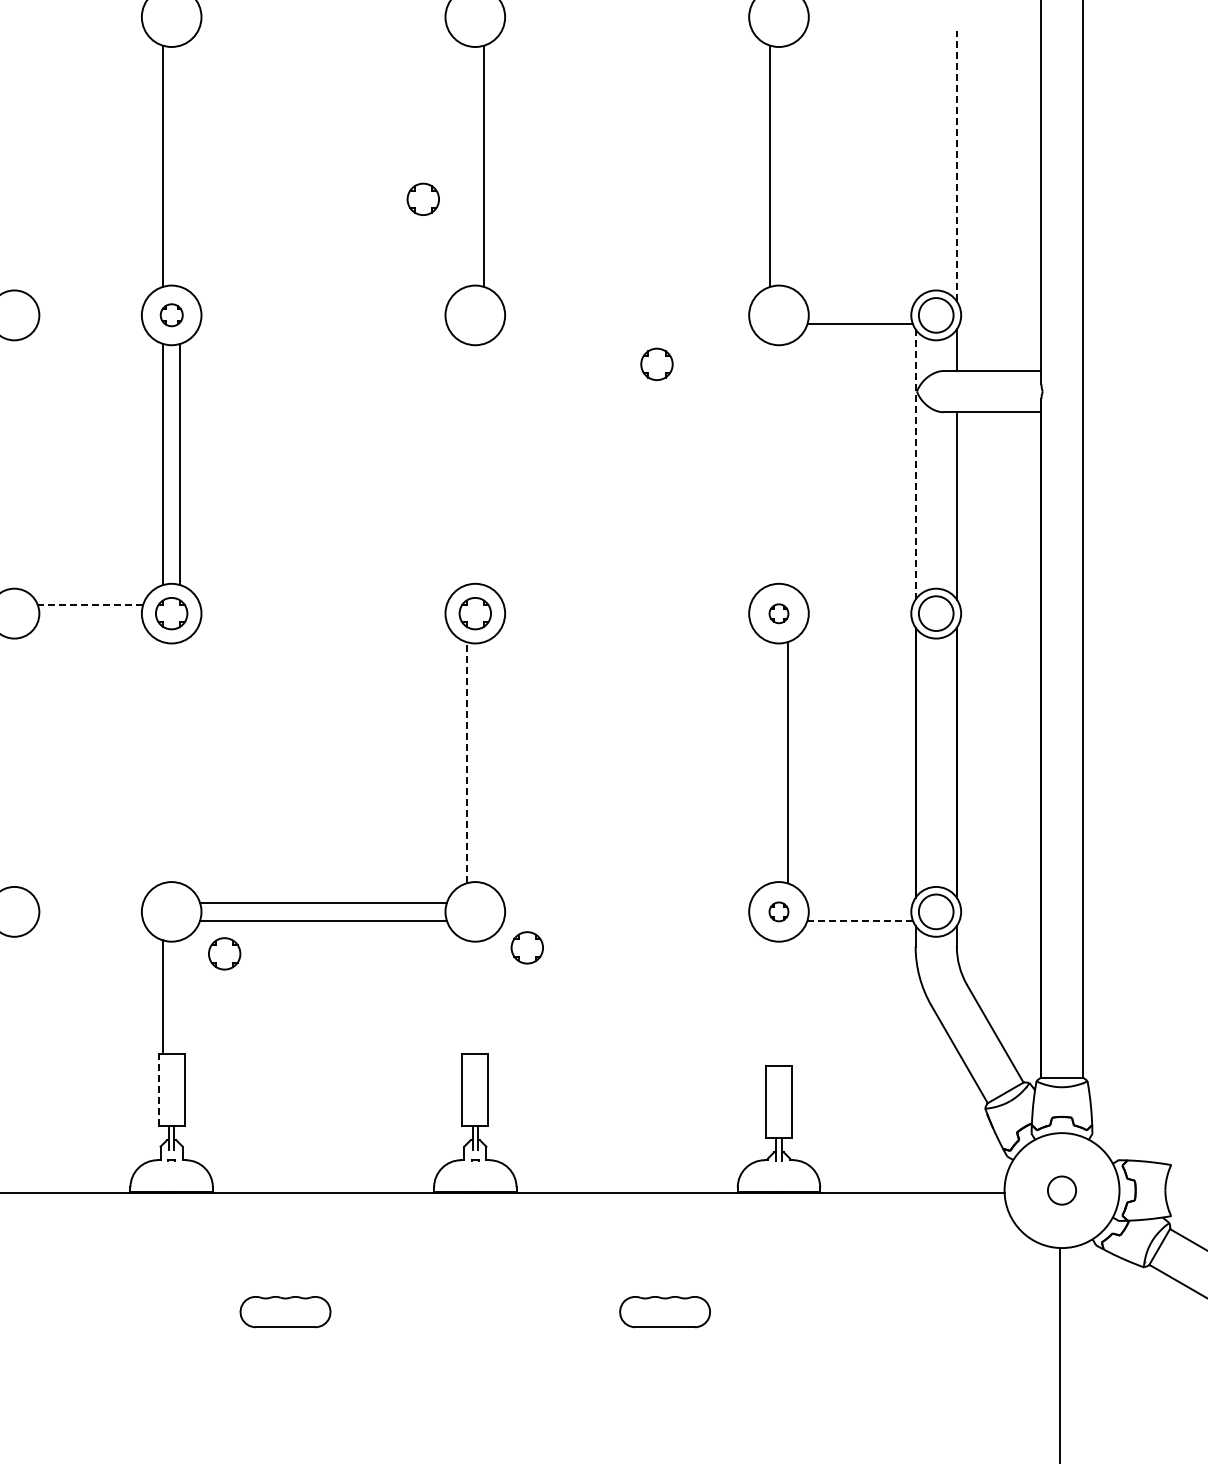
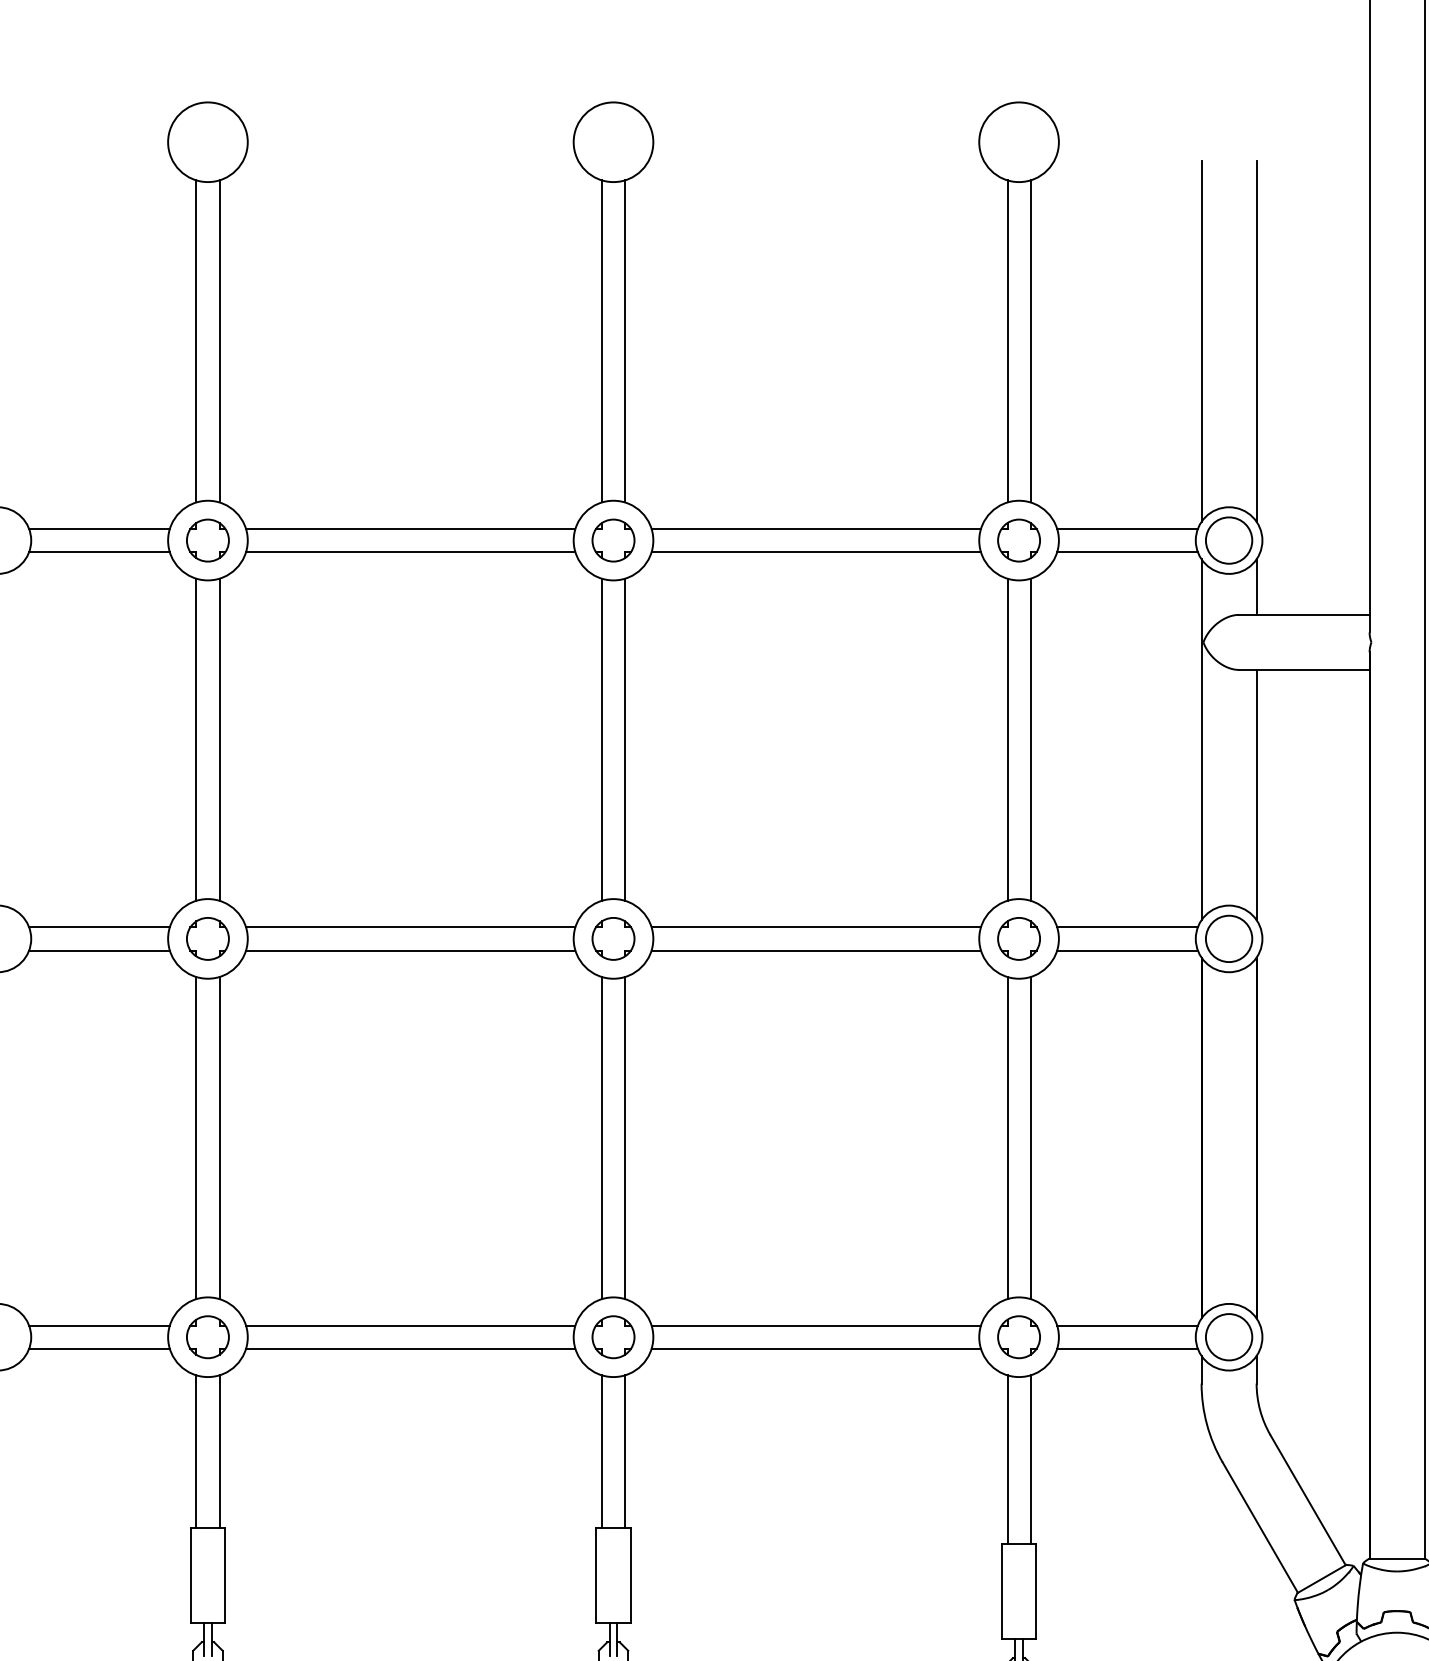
line: (180, 165) -> (219, 340), added
line: (466, 165) -> (601, 340), added
line: (787, 165) -> (1030, 340), added
line: (956, 165) -> (1256, 340), dashed -> solid
line: (915, 166) -> (1201, 341), added
part: (422, 198) -> (612, 539), moved
line: (90, 306) -> (99, 528), added
line: (323, 306) -> (410, 528), added
line: (626, 306) -> (815, 528), added
line: (859, 306) -> (1126, 528), added
part: (171, 314) -> (207, 539), size x1.43
line: (90, 324) -> (99, 552), added
line: (323, 324) -> (410, 552), added
line: (626, 324) -> (815, 552), added
part: (656, 363) -> (1018, 539), moved
line: (466, 464) -> (601, 739), added
line: (484, 464) -> (625, 739), added
line: (770, 464) -> (1007, 739), added
line: (787, 464) -> (1030, 739), added
line: (915, 464) -> (1201, 739), dashed -> solid
line: (90, 604) -> (99, 926), dashed -> solid
line: (323, 604) -> (410, 926), added
line: (626, 604) -> (815, 926), added
line: (859, 604) -> (1126, 926), added
part: (778, 613) -> (1018, 938), size x1.67
line: (90, 622) -> (99, 950), added
line: (323, 622) -> (410, 950), added
line: (626, 622) -> (815, 950), added
line: (859, 622) -> (1126, 950), added
line: (163, 762) -> (197, 1137), added
line: (180, 762) -> (219, 1137), added
line: (466, 762) -> (601, 1137), dashed -> solid
line: (484, 762) -> (625, 1137), added
line: (770, 762) -> (1007, 1137), added
line: (90, 903) -> (99, 1326), added
line: (626, 903) -> (815, 1326), added
line: (859, 903) -> (1126, 1326), added
part: (778, 911) -> (1018, 1336), size x1.67
line: (90, 920) -> (99, 1348), added
line: (626, 920) -> (815, 1348), added
line: (860, 920) -> (1127, 1348), dashed -> solid
part: (526, 947) -> (612, 1336), moved
part: (224, 953) -> (207, 1336), moved
line: (180, 997) -> (219, 1451), added
line: (466, 997) -> (601, 1451), added
line: (484, 997) -> (625, 1451), added
line: (770, 1003) -> (1007, 1459), added
line: (787, 1003) -> (1030, 1459), added
line: (158, 1090) -> (190, 1575), dashed -> solid

